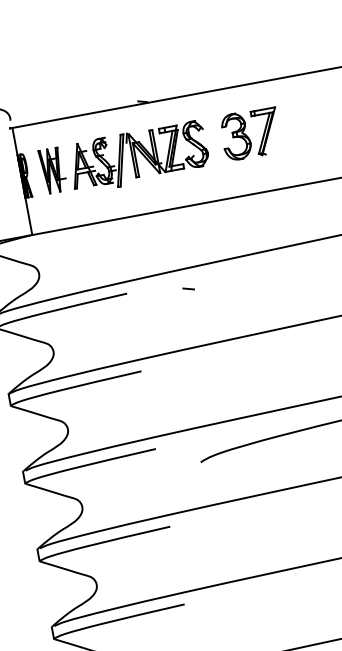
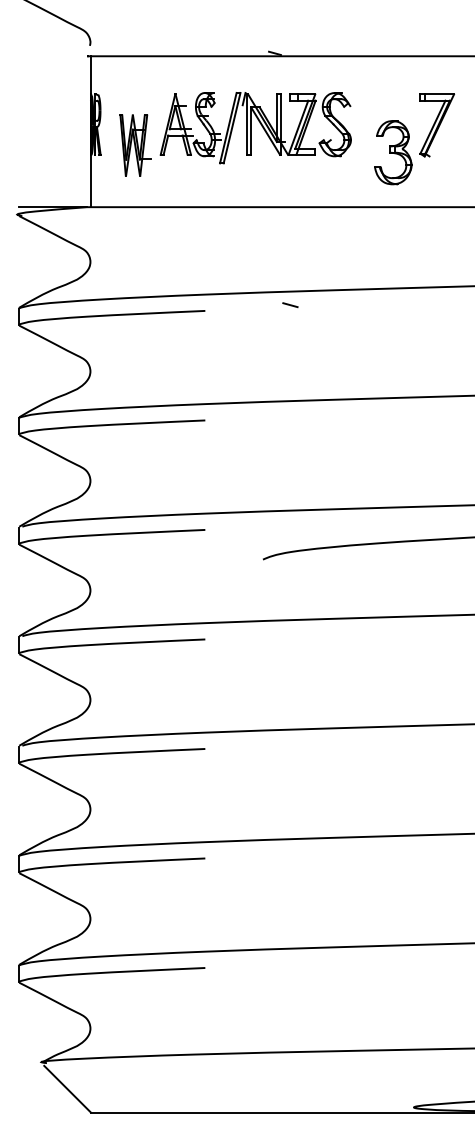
part: (236, 136) -> (393, 152), moved
part: (53, 170) -> (135, 145), moved
line: (188, 288) -> (290, 304), moved

